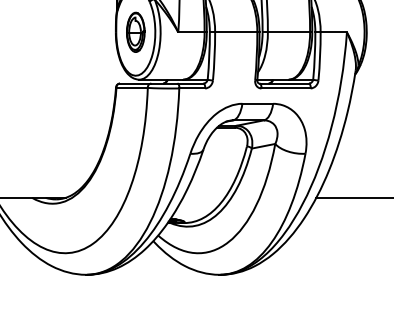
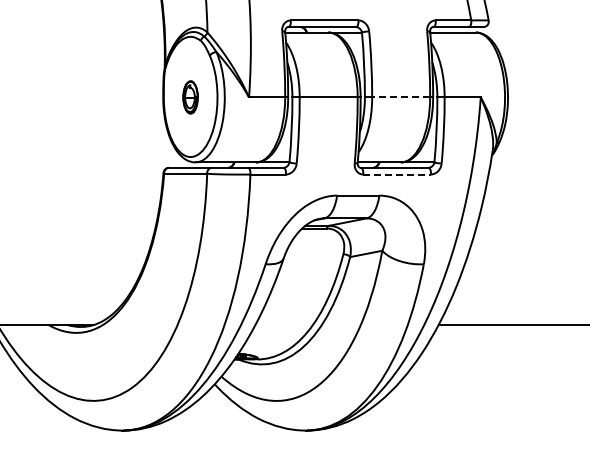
part: (135, 32) -> (190, 97), size x0.6
line: (289, 32) -> (401, 97), solid -> dashed
line: (286, 88) -> (397, 174), solid -> dashed

